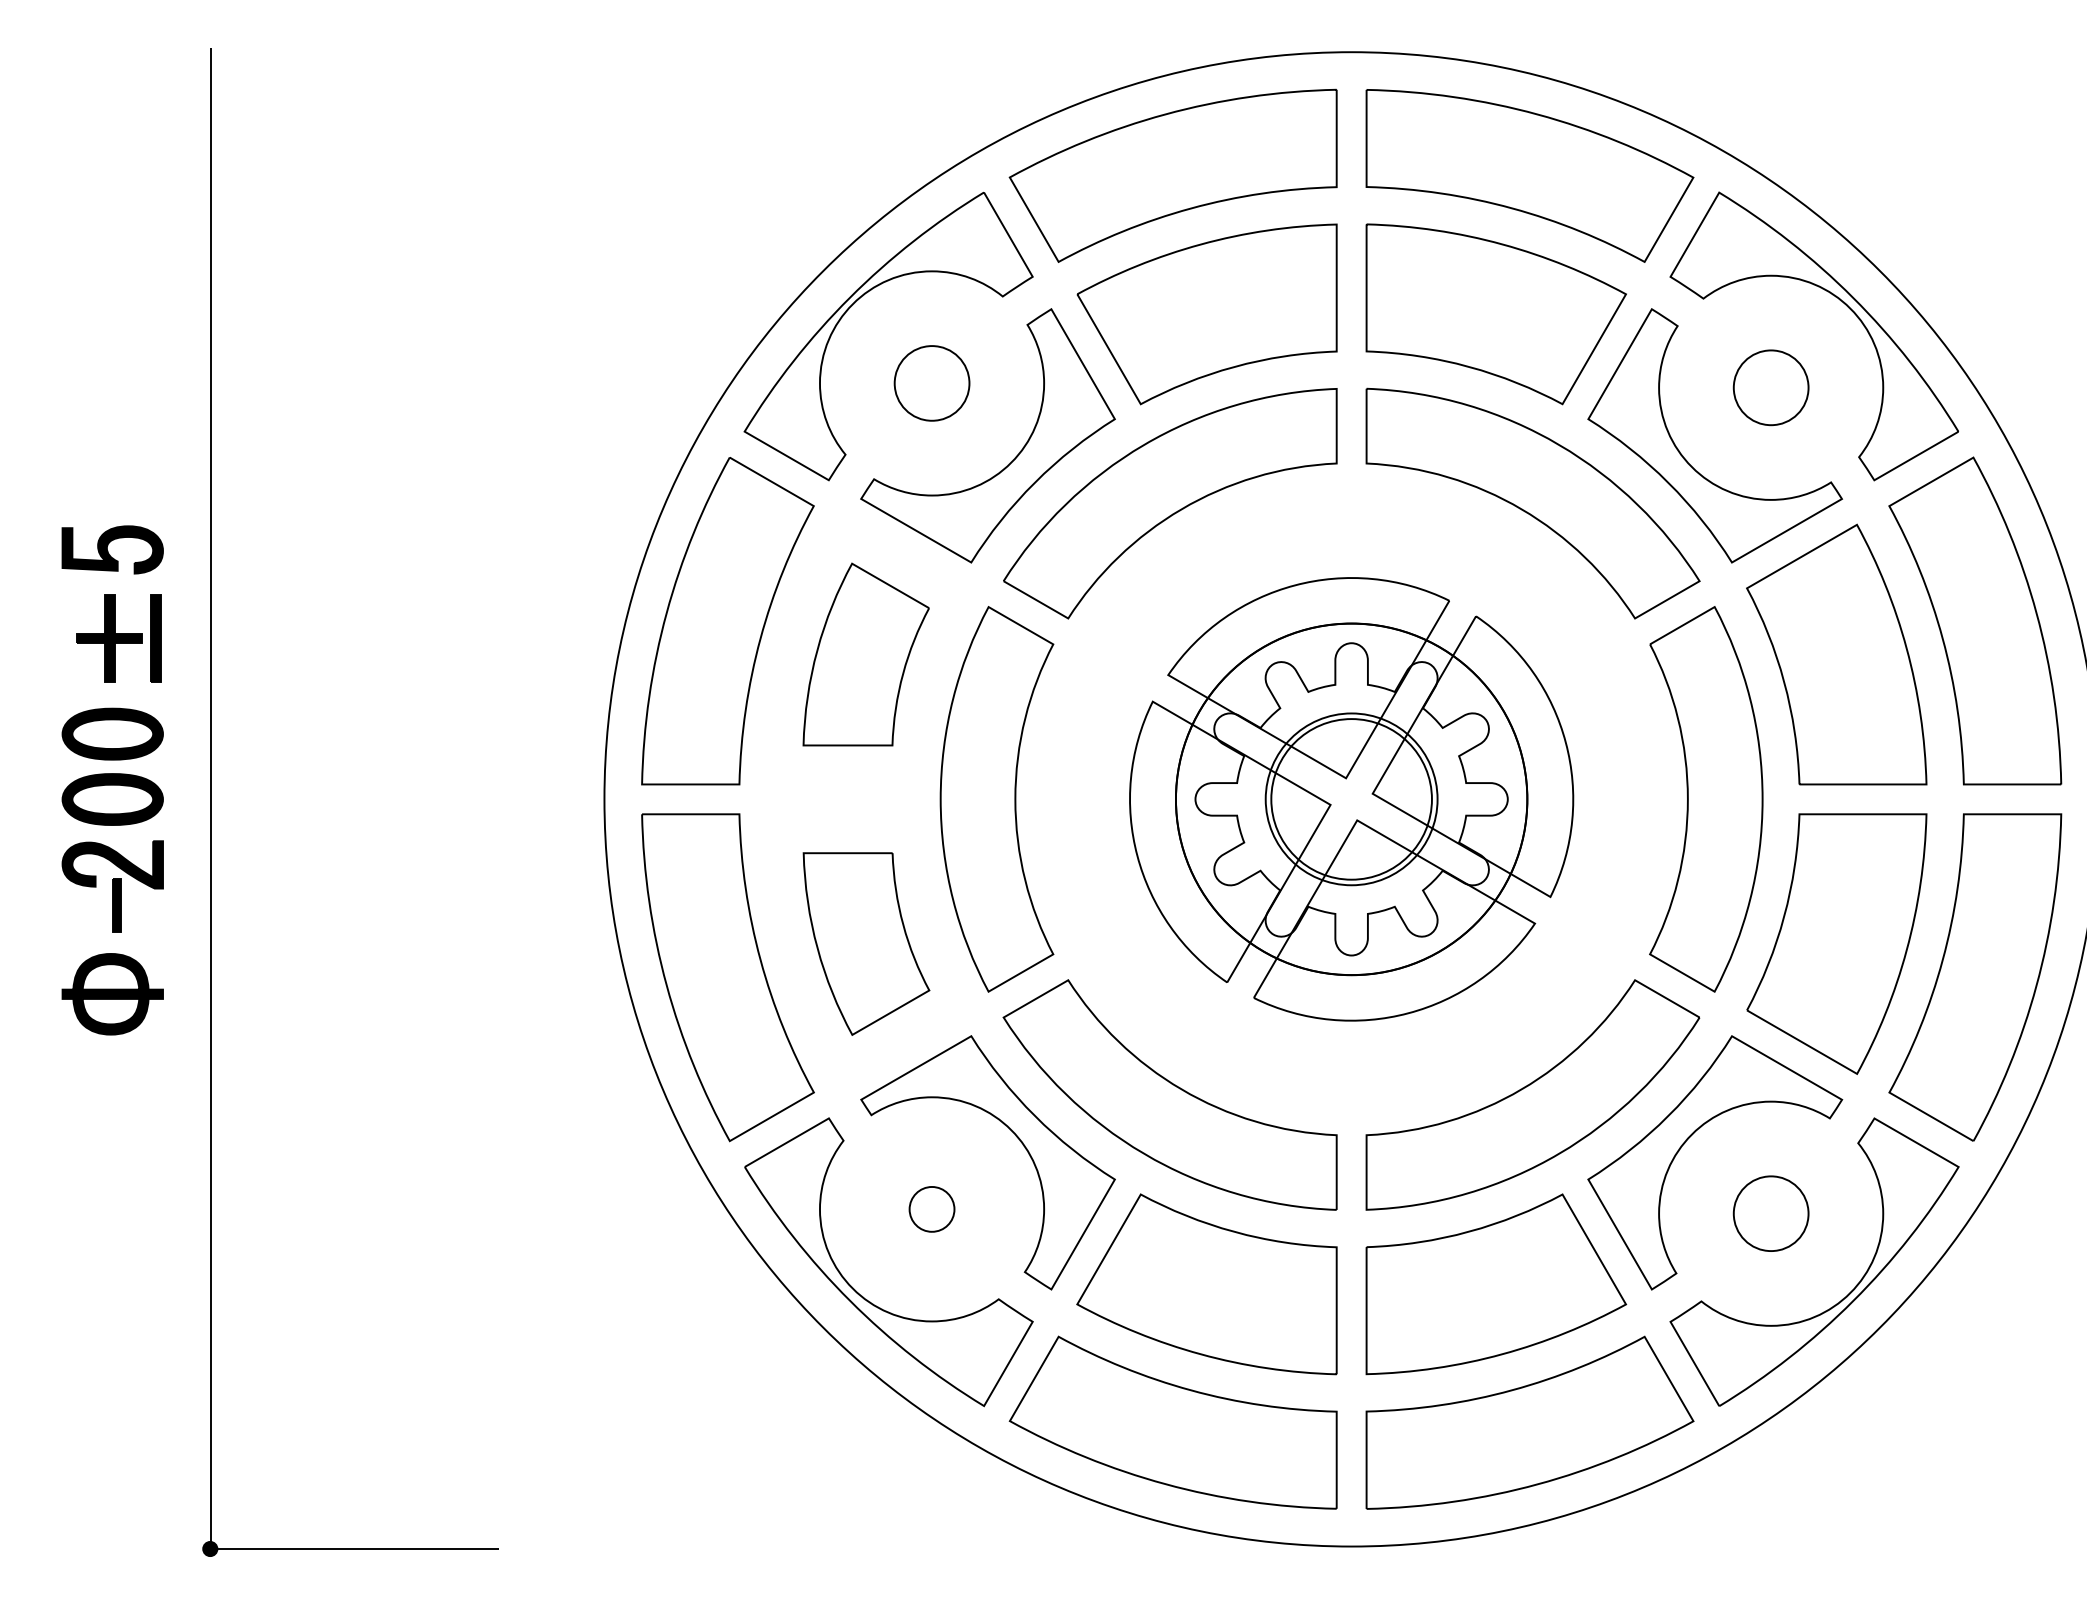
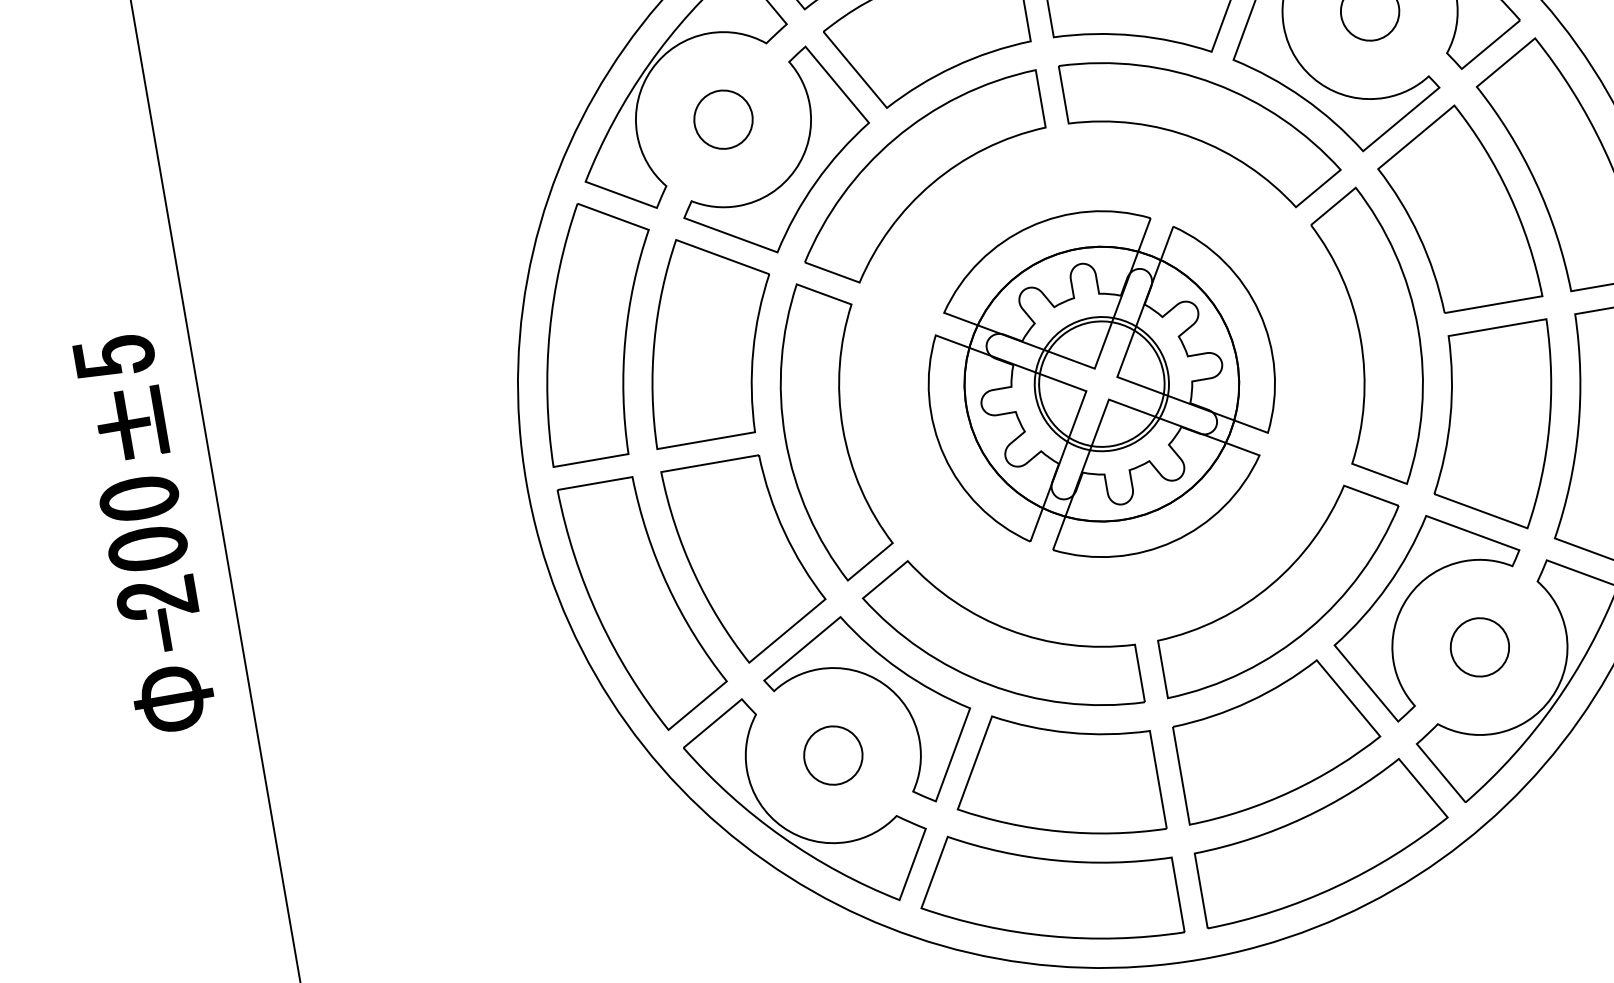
part: (865, 654) -> (708, 337), size x1.43
part: (866, 943) -> (747, 559), size x1.43
part: (931, 1209) -> (832, 755), size x1.67

